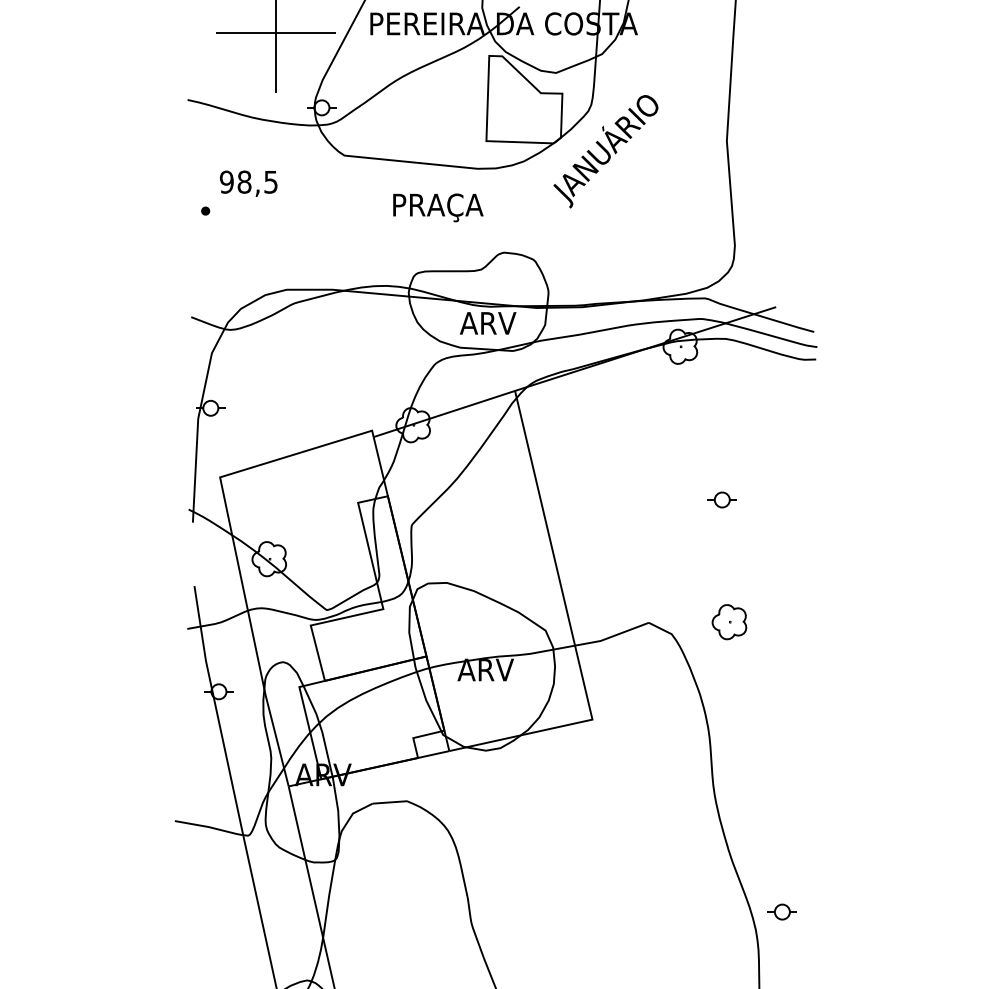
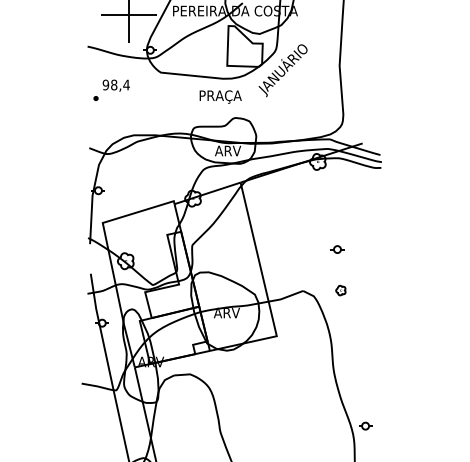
text: (270, 181) -> (126, 84), 98,5 -> 98,4
text: (437, 206) -> (220, 96), moved
part: (722, 499) -> (337, 249), moved
part: (728, 621) -> (340, 290), size x0.6

